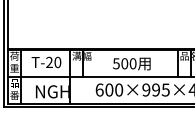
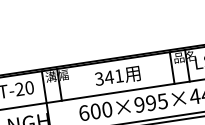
text: (124, 63) -> (108, 77), 500 -> 341

